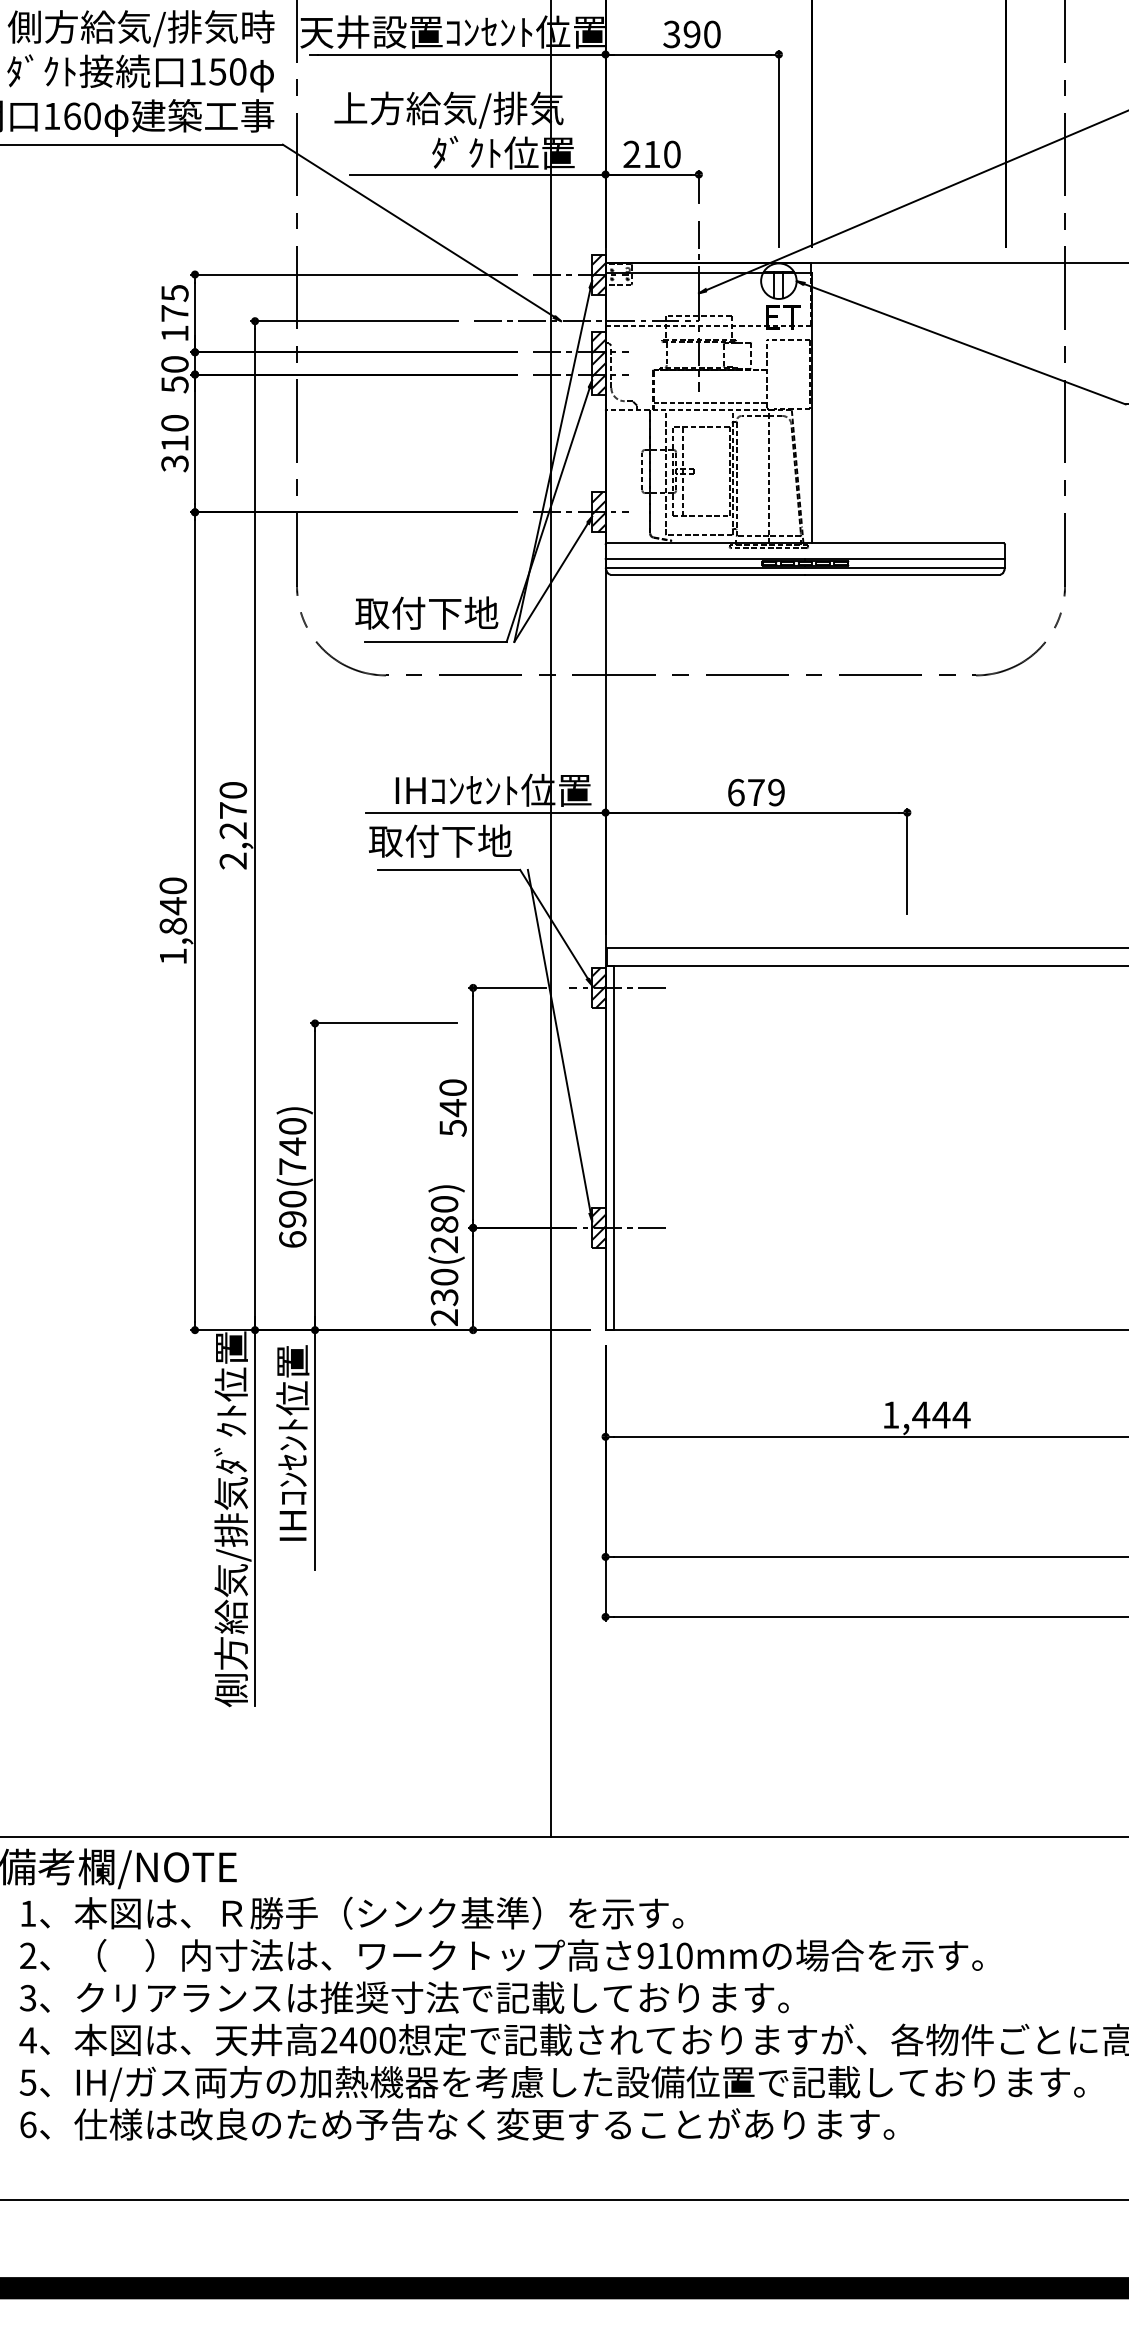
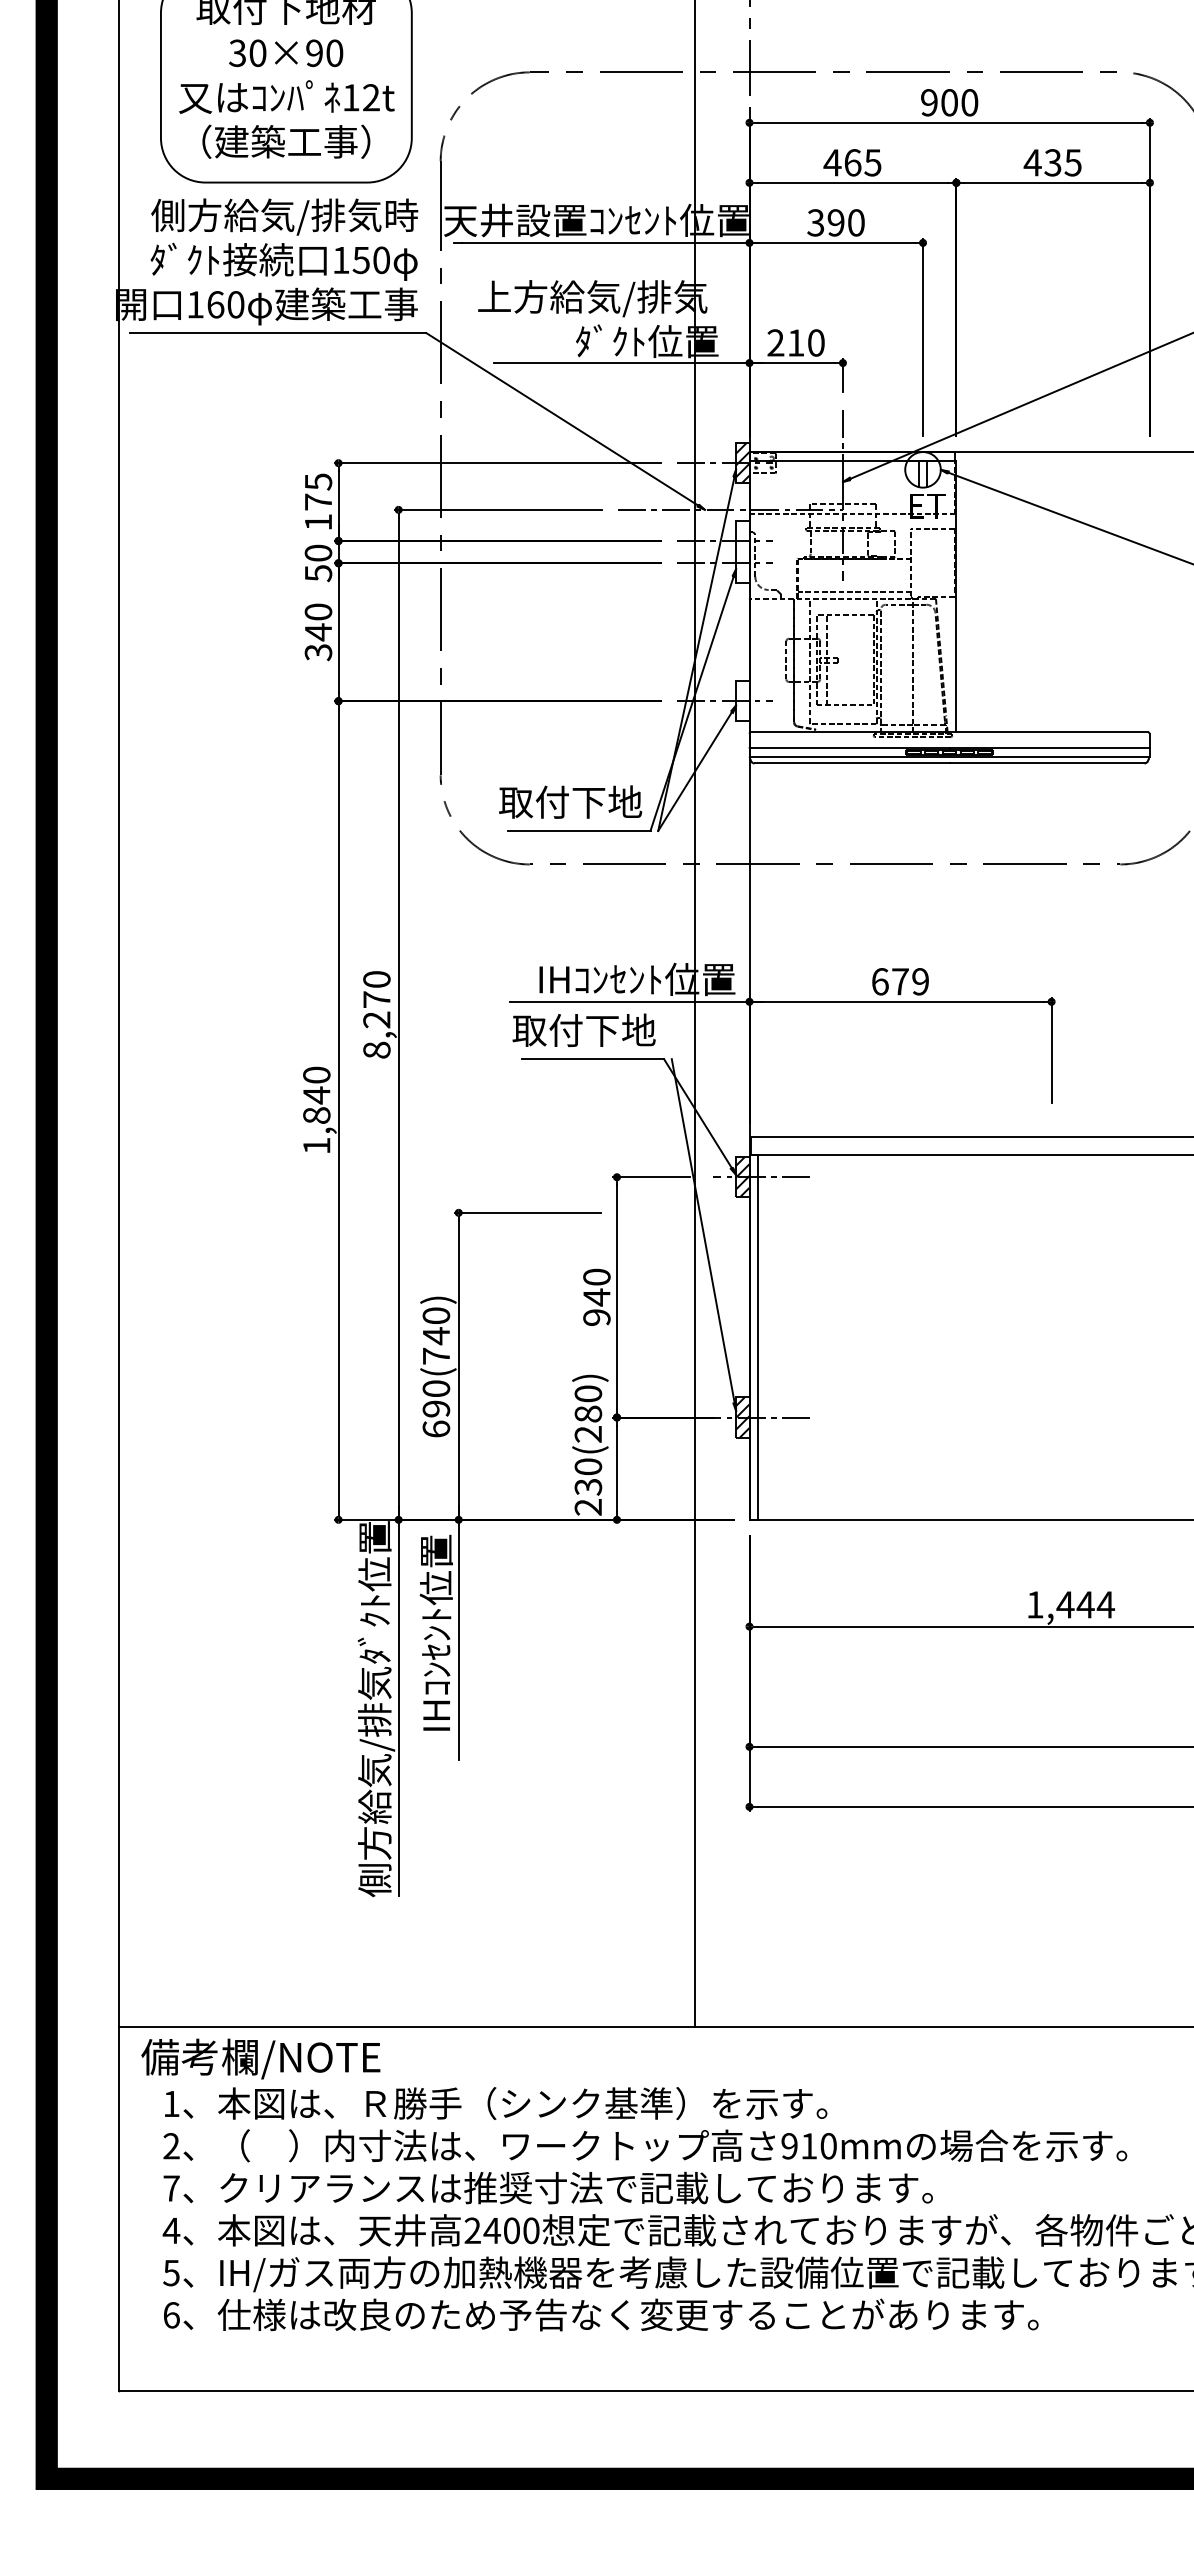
hatch: (598, 363) -> (742, 552), removed
text: (174, 443) -> (318, 632), 310 -> 340
hatch: (598, 512) -> (742, 701), removed
text: (232, 860) -> (376, 1049), 2,270 -> 8,270
text: (452, 1128) -> (596, 1317), 540 -> 940
text: (28, 1998) -> (171, 2188), 3 -> 7

